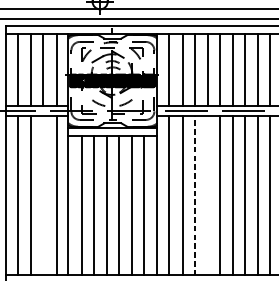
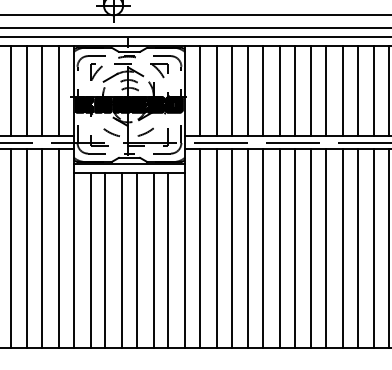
line: (43, 195) -> (42, 248), added
line: (194, 195) -> (231, 248), dashed -> solid
line: (208, 195) -> (248, 248), added

